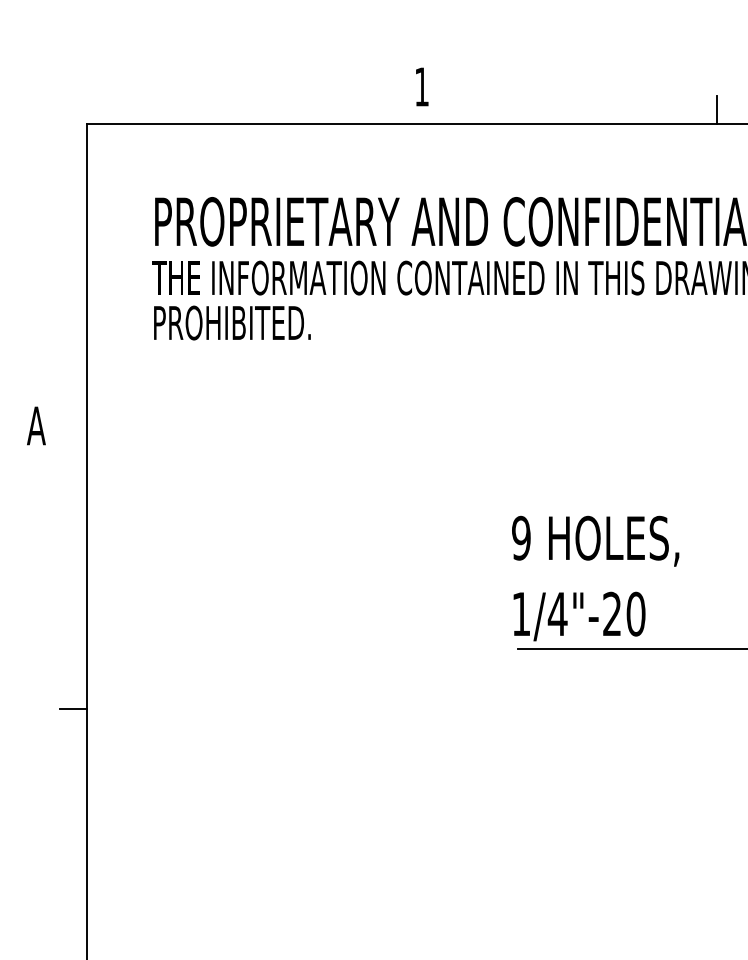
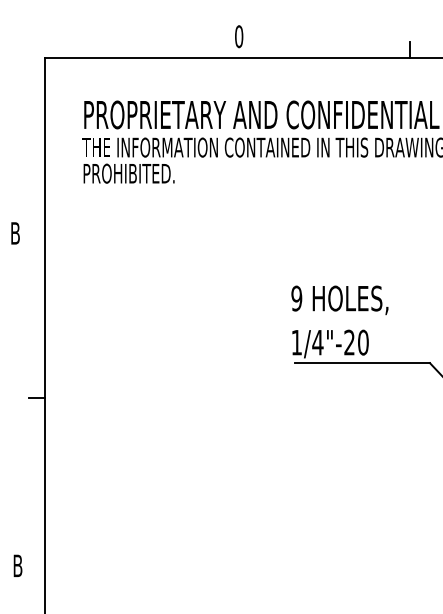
text: (422, 86) -> (239, 36), 1 -> 0
text: (36, 426) -> (15, 233), A -> B

